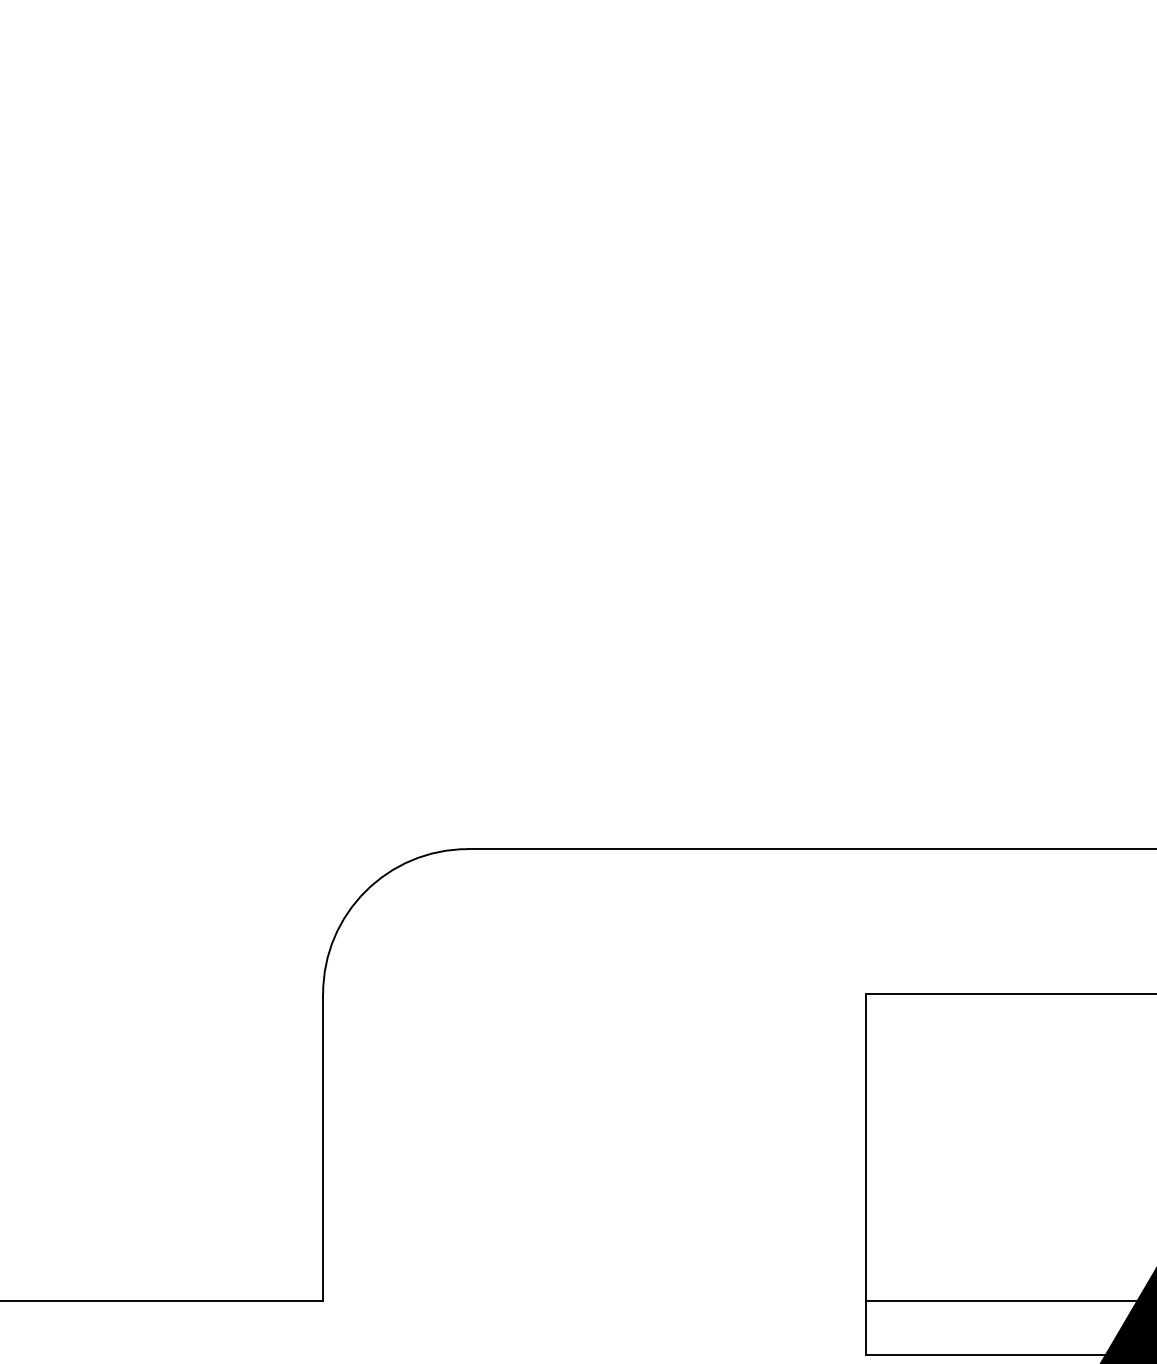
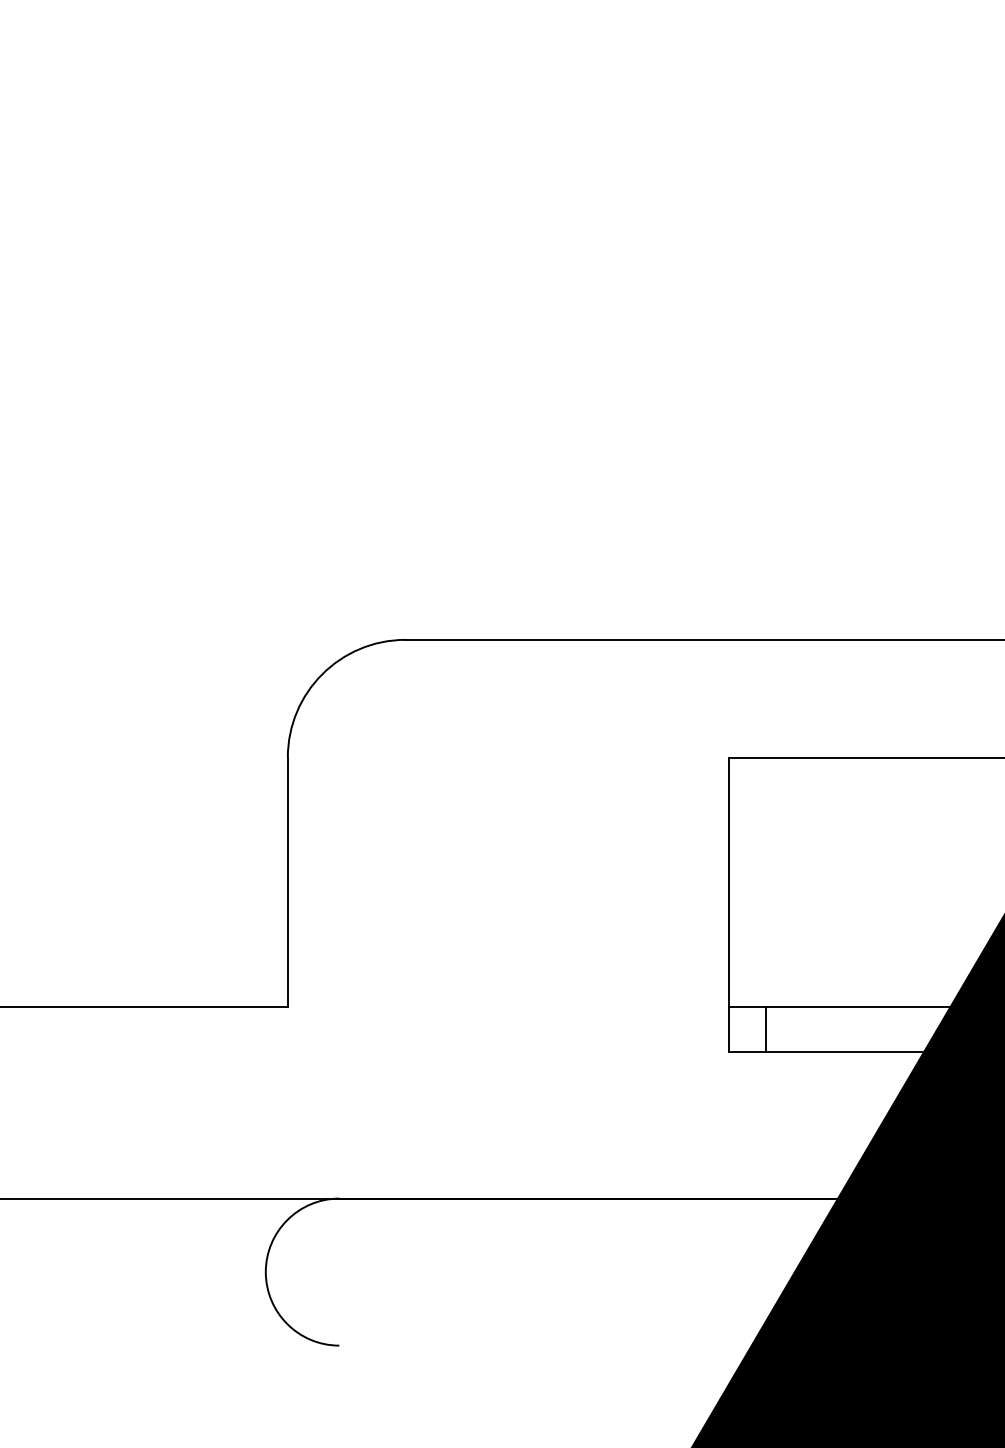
line: (910, 1328) -> (765, 1029), added

